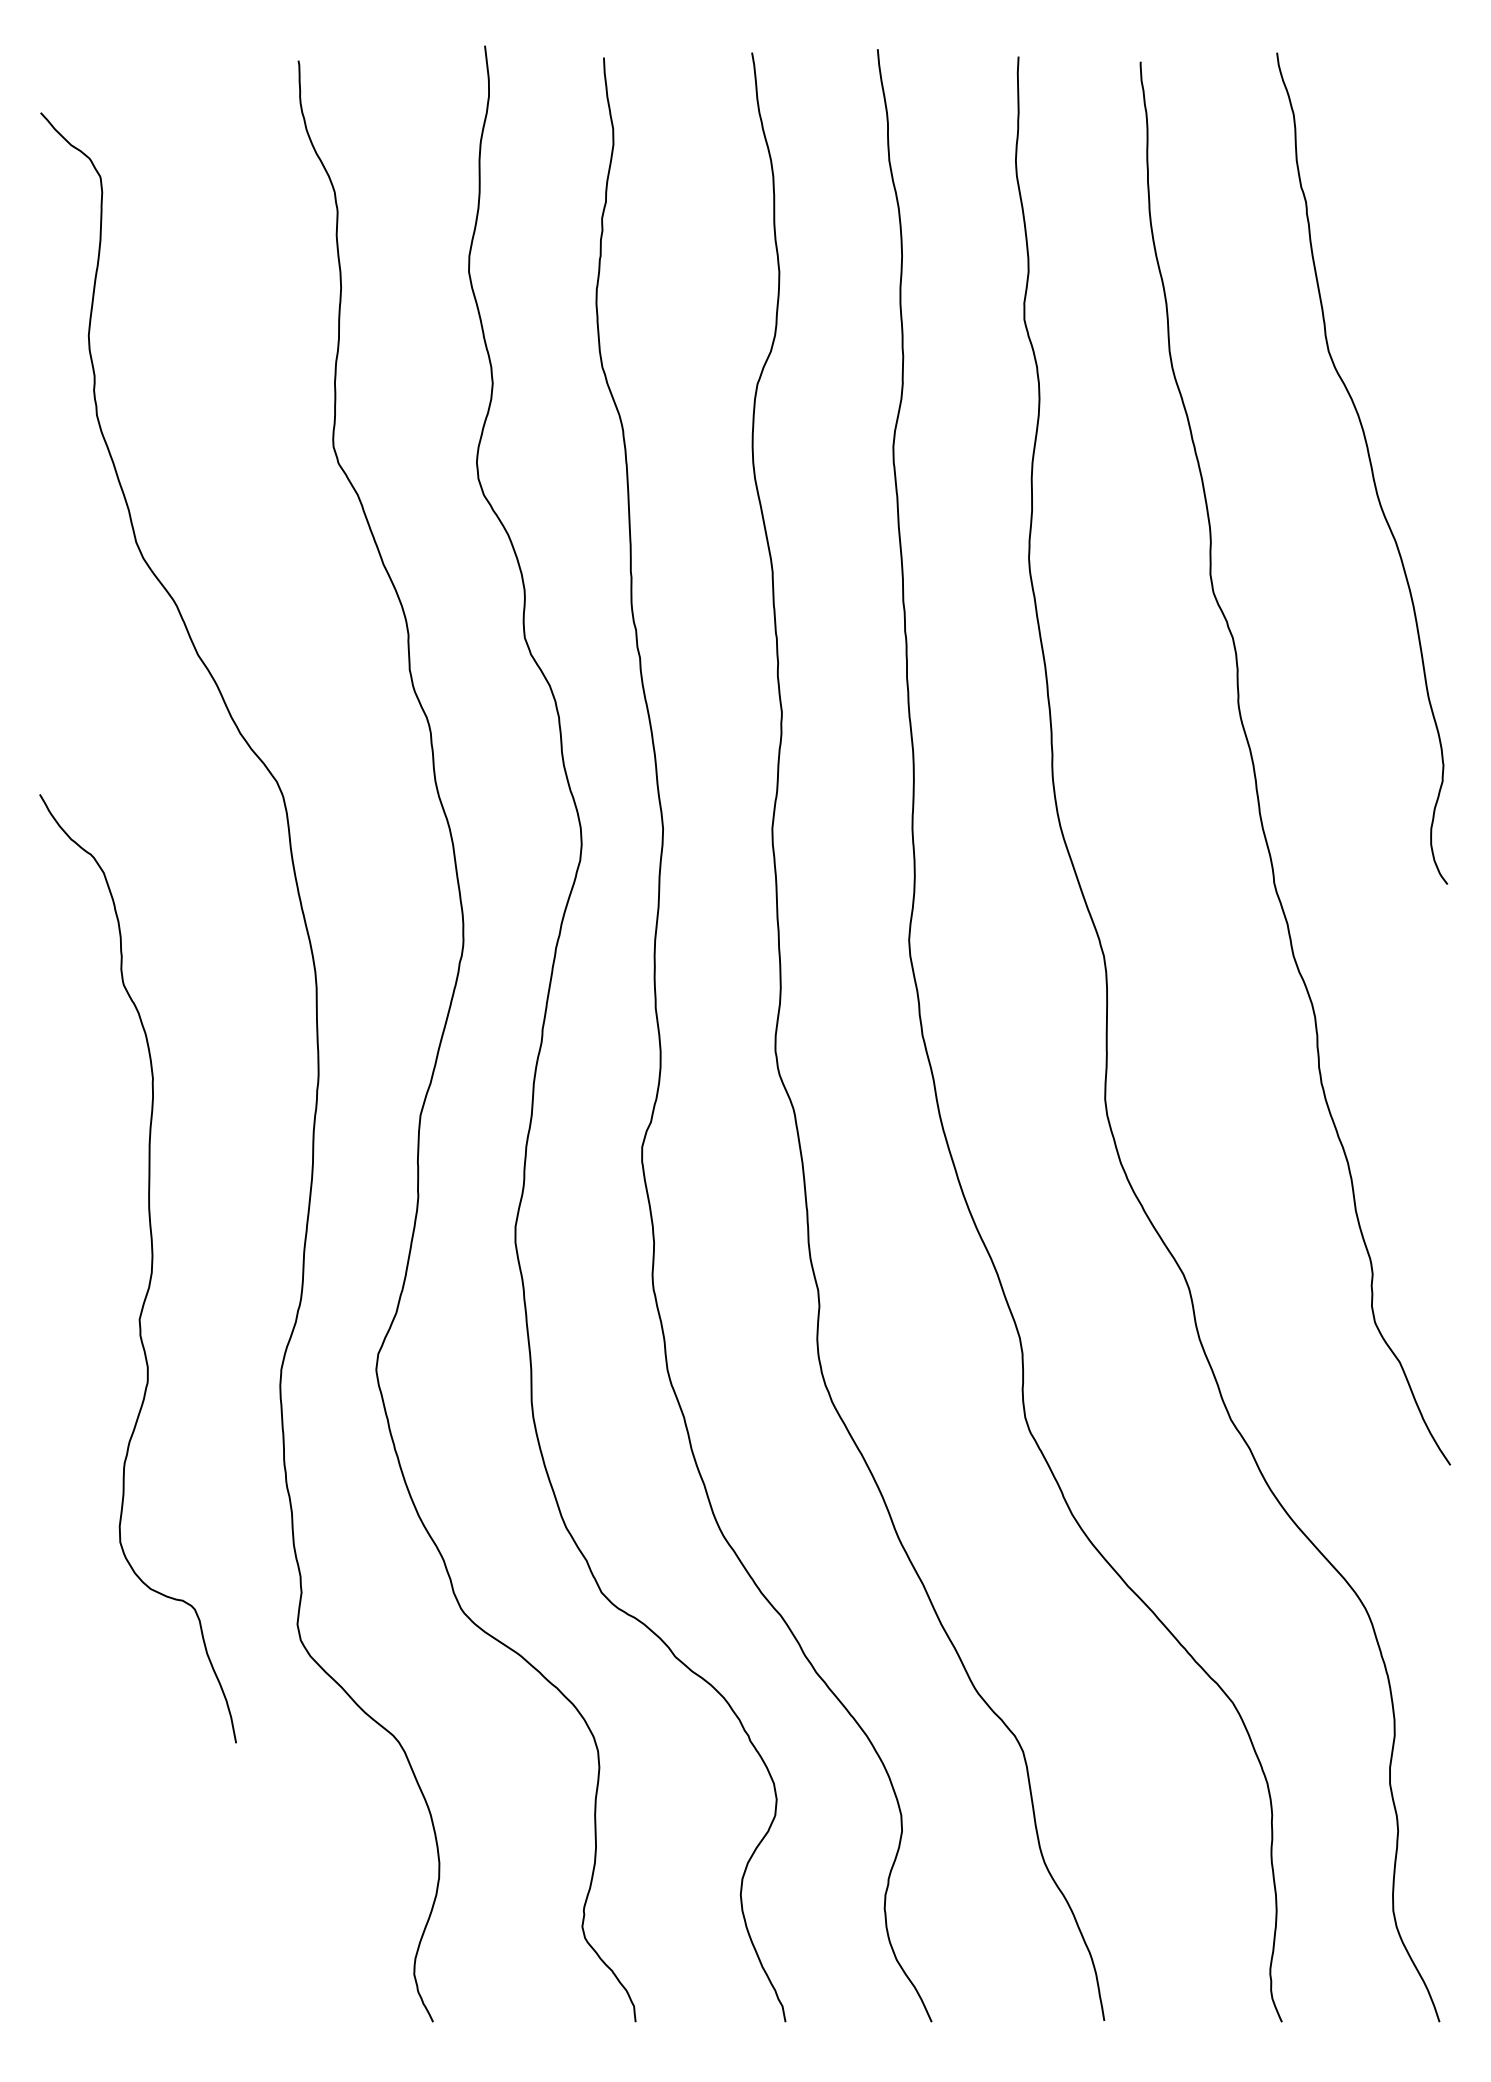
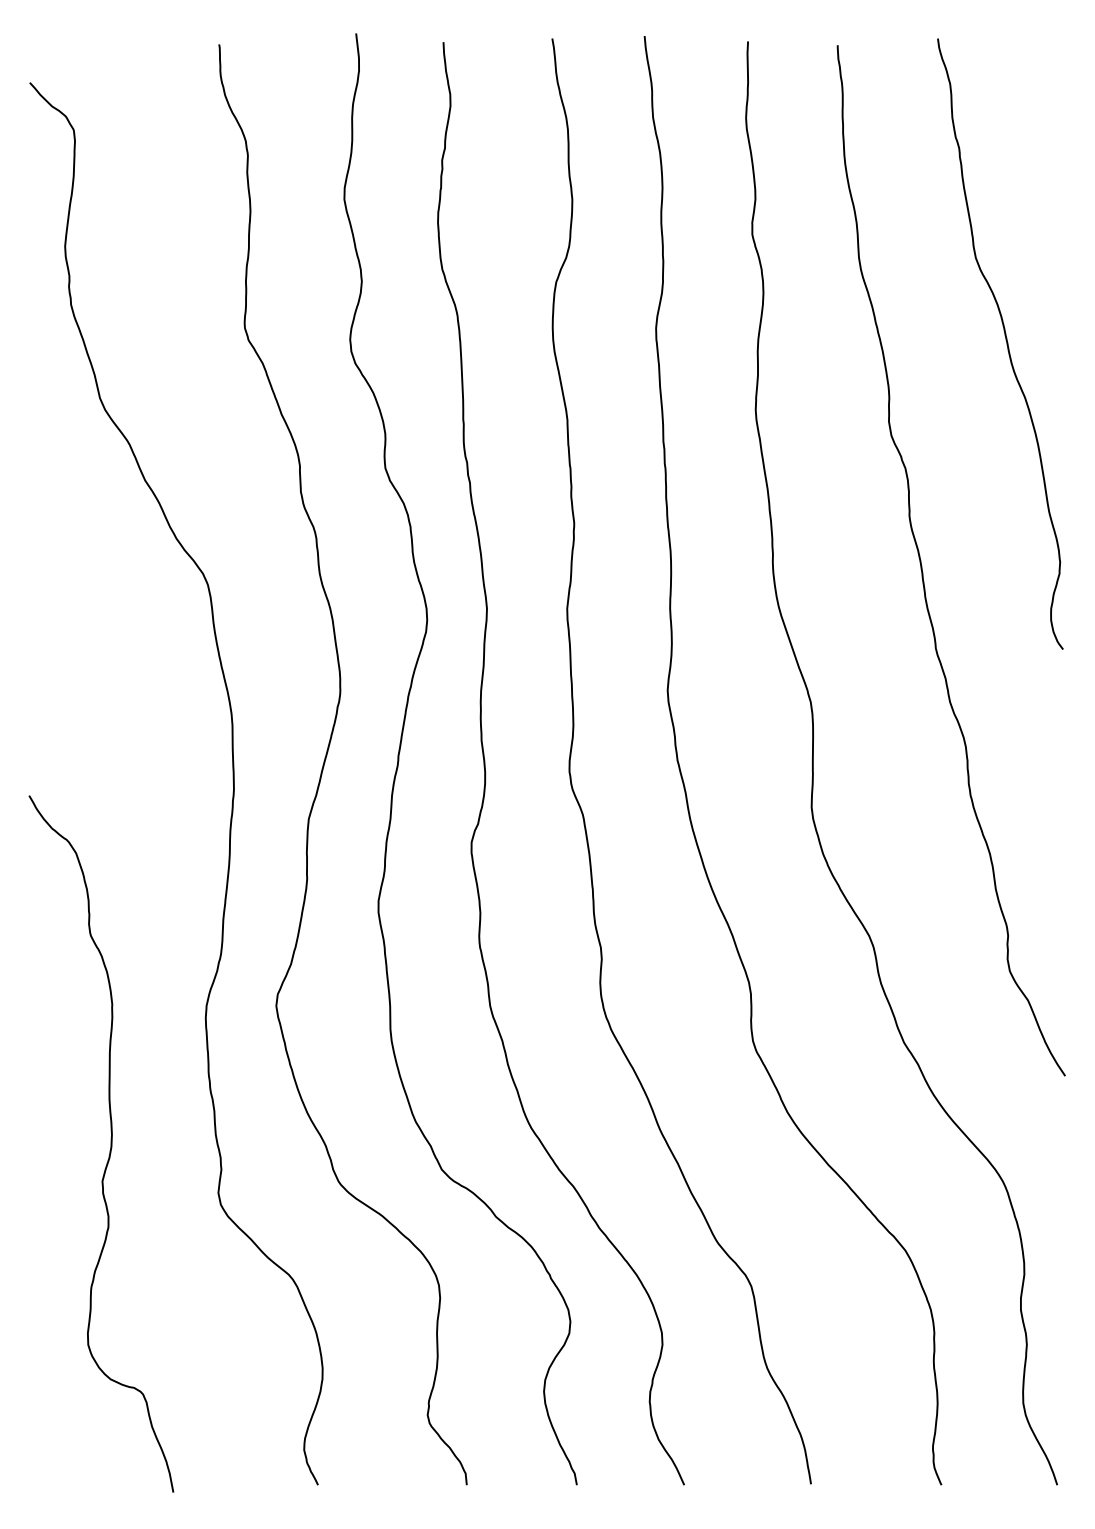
curve: (150, 1272) -> (110, 1146), moved

